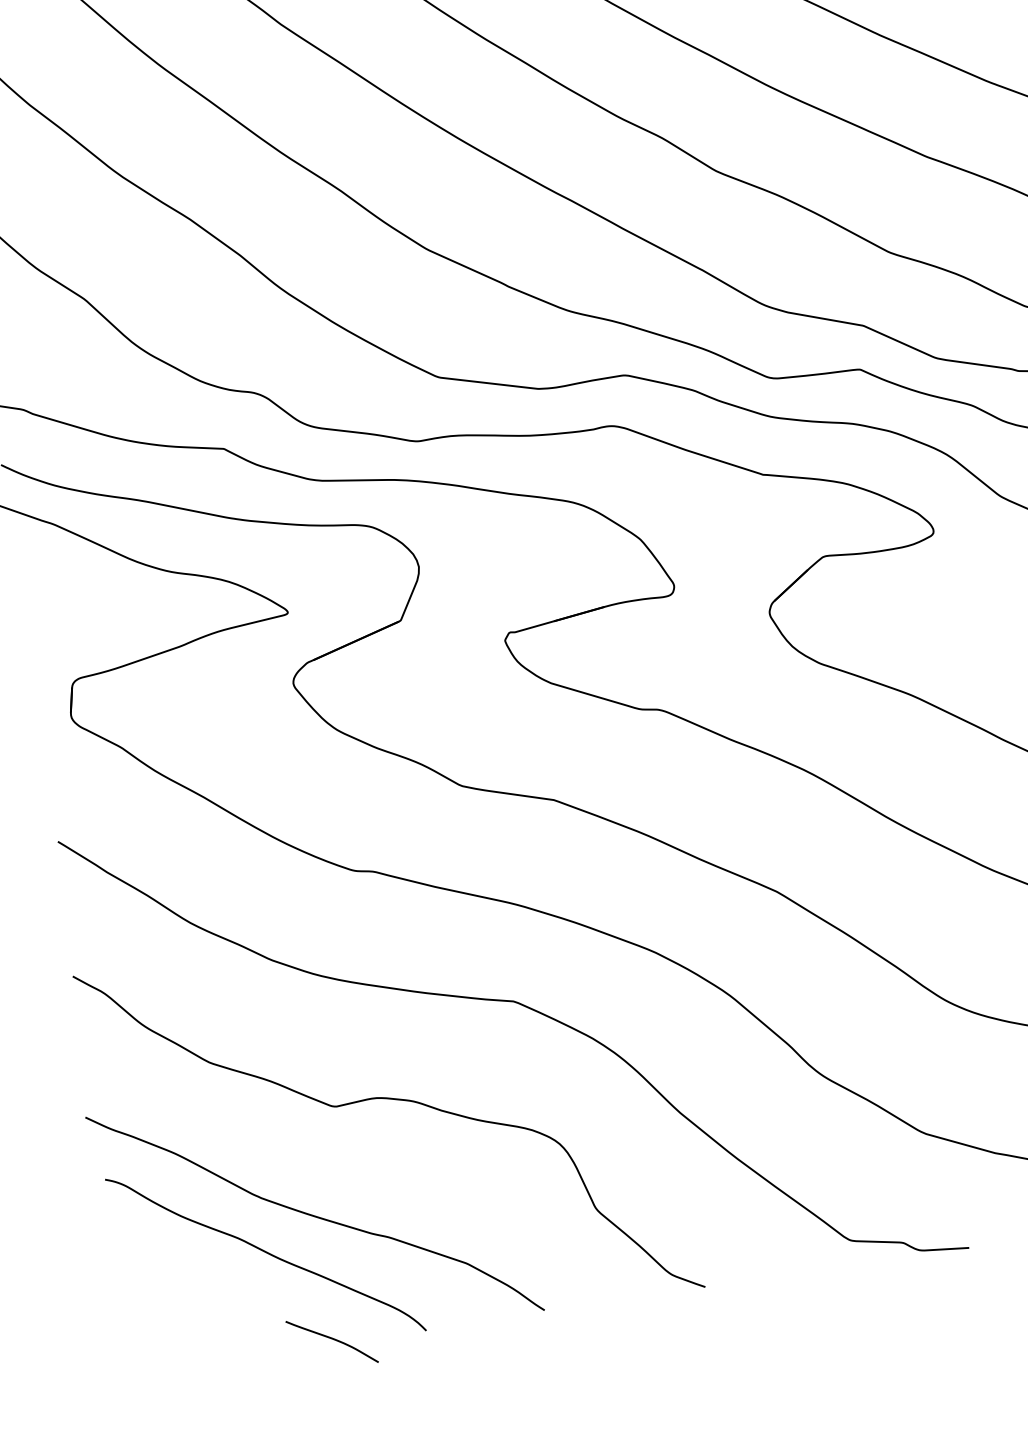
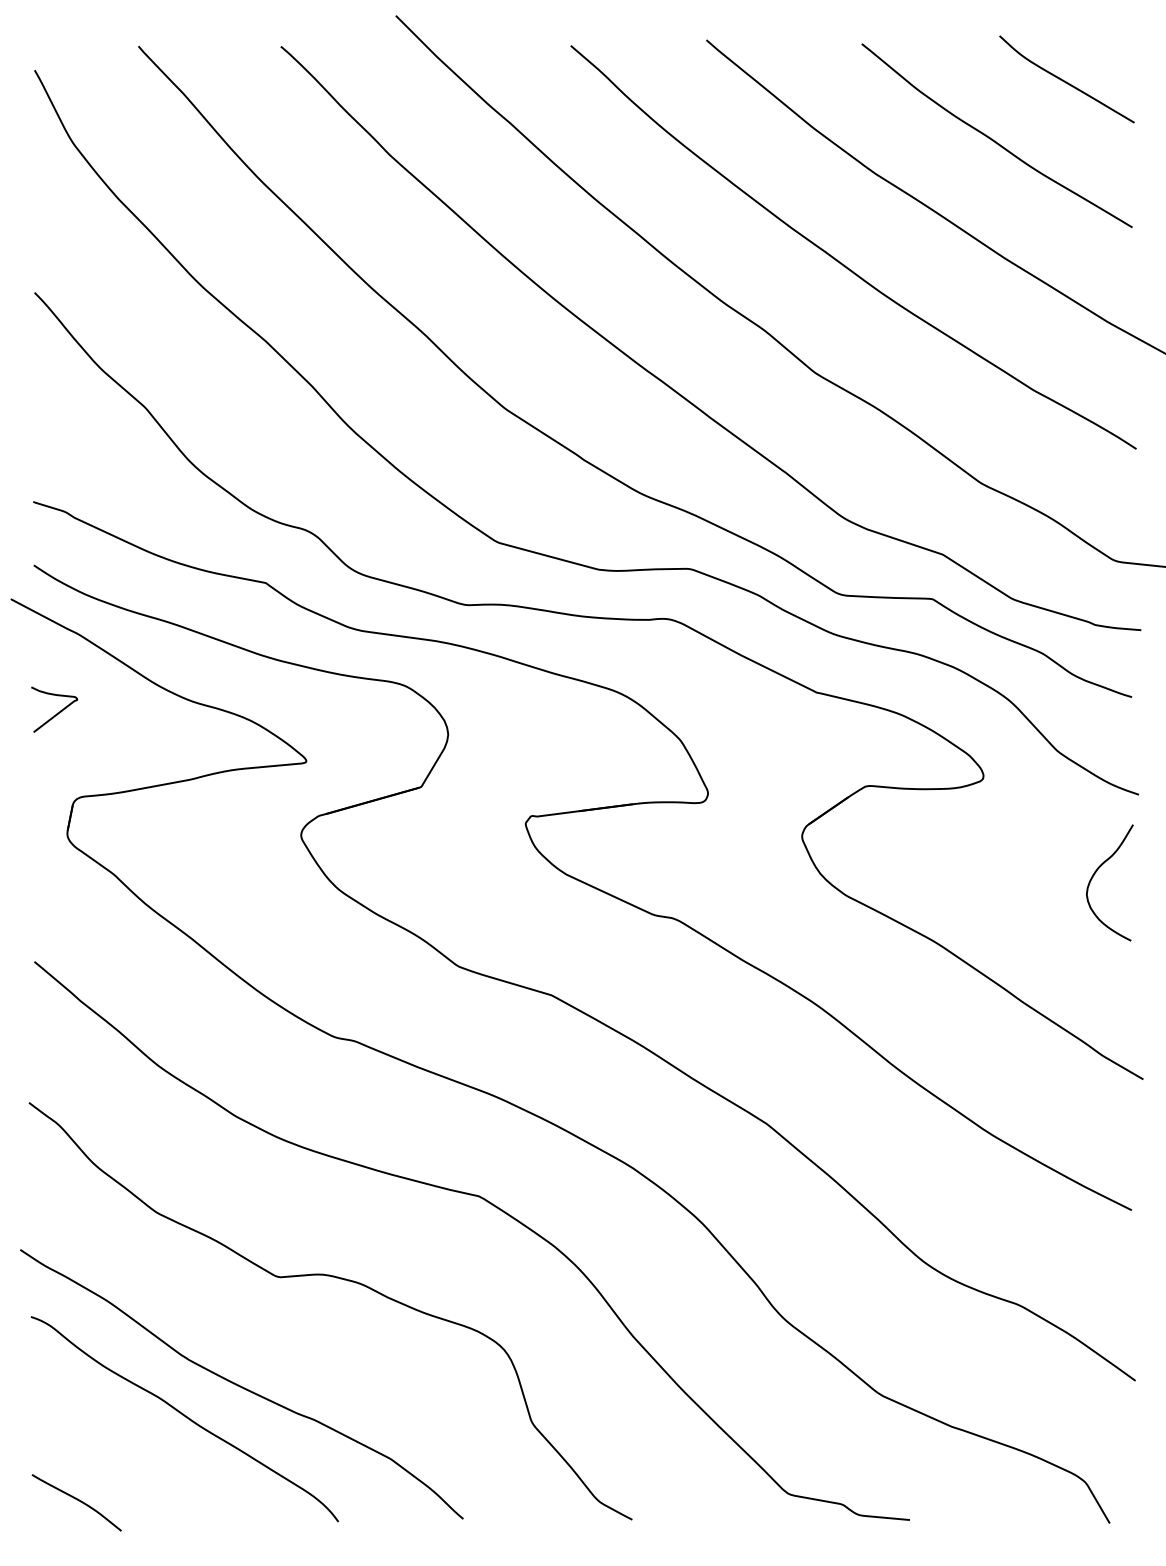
curve: (44, 601) -> (57, 712), added
curve: (332, 1339) -> (77, 1500), moved

